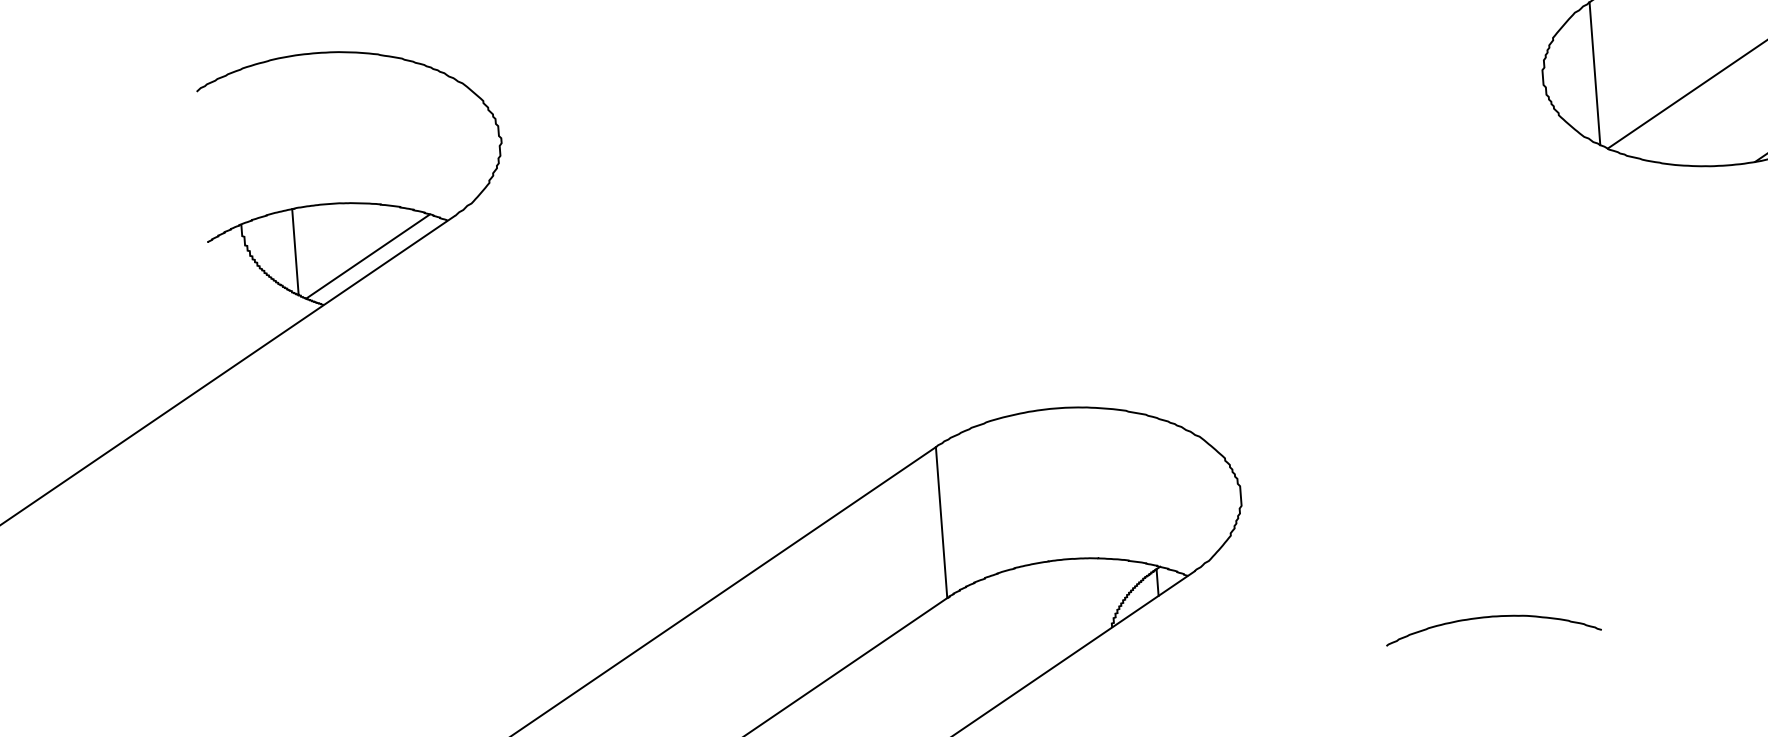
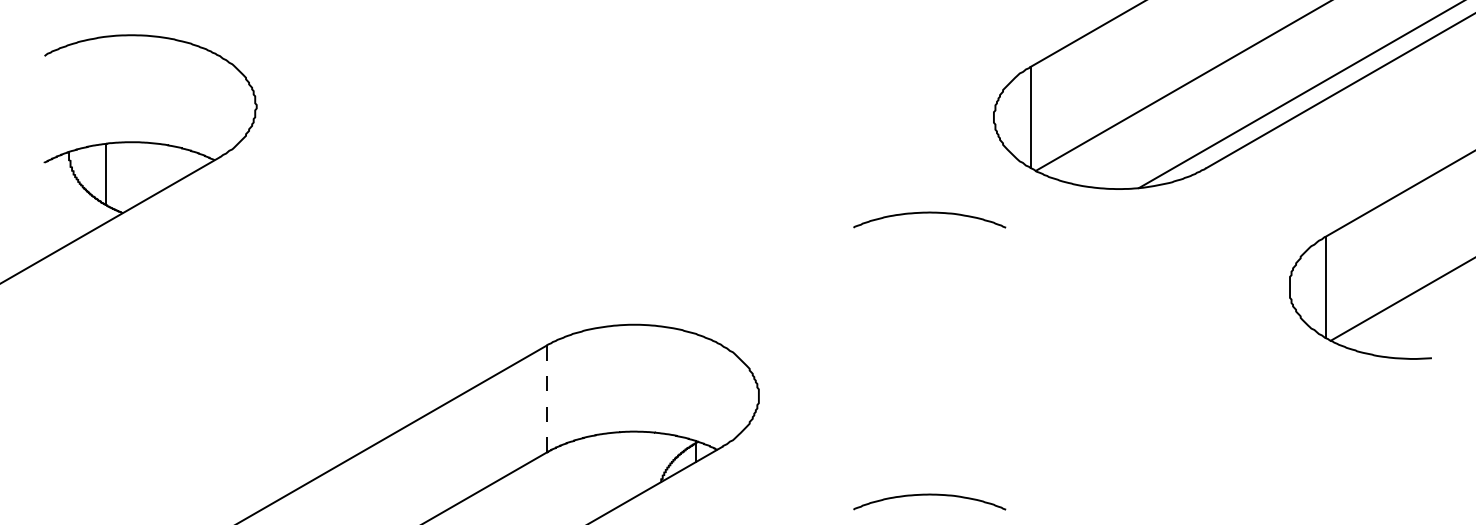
curve: (1462, 219) -> (929, 213), added
line: (367, 255) -> (156, 180), removed
line: (941, 523) -> (546, 399), solid -> dashed

